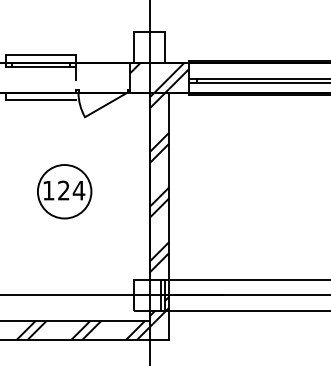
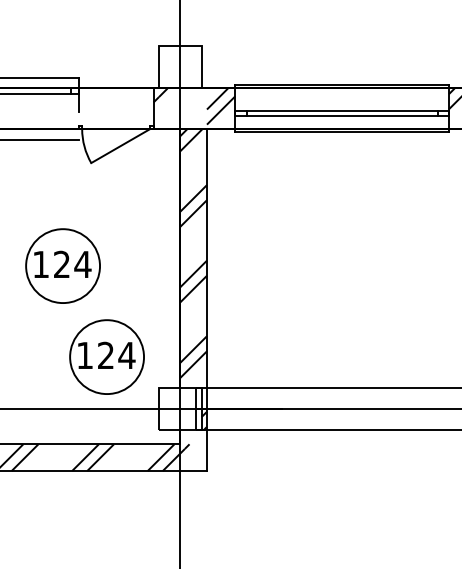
hatch: (161, 85) -> (196, 119), removed
part: (96, 257) -> (106, 356), added
hatch: (157, 315) -> (191, 437), removed

